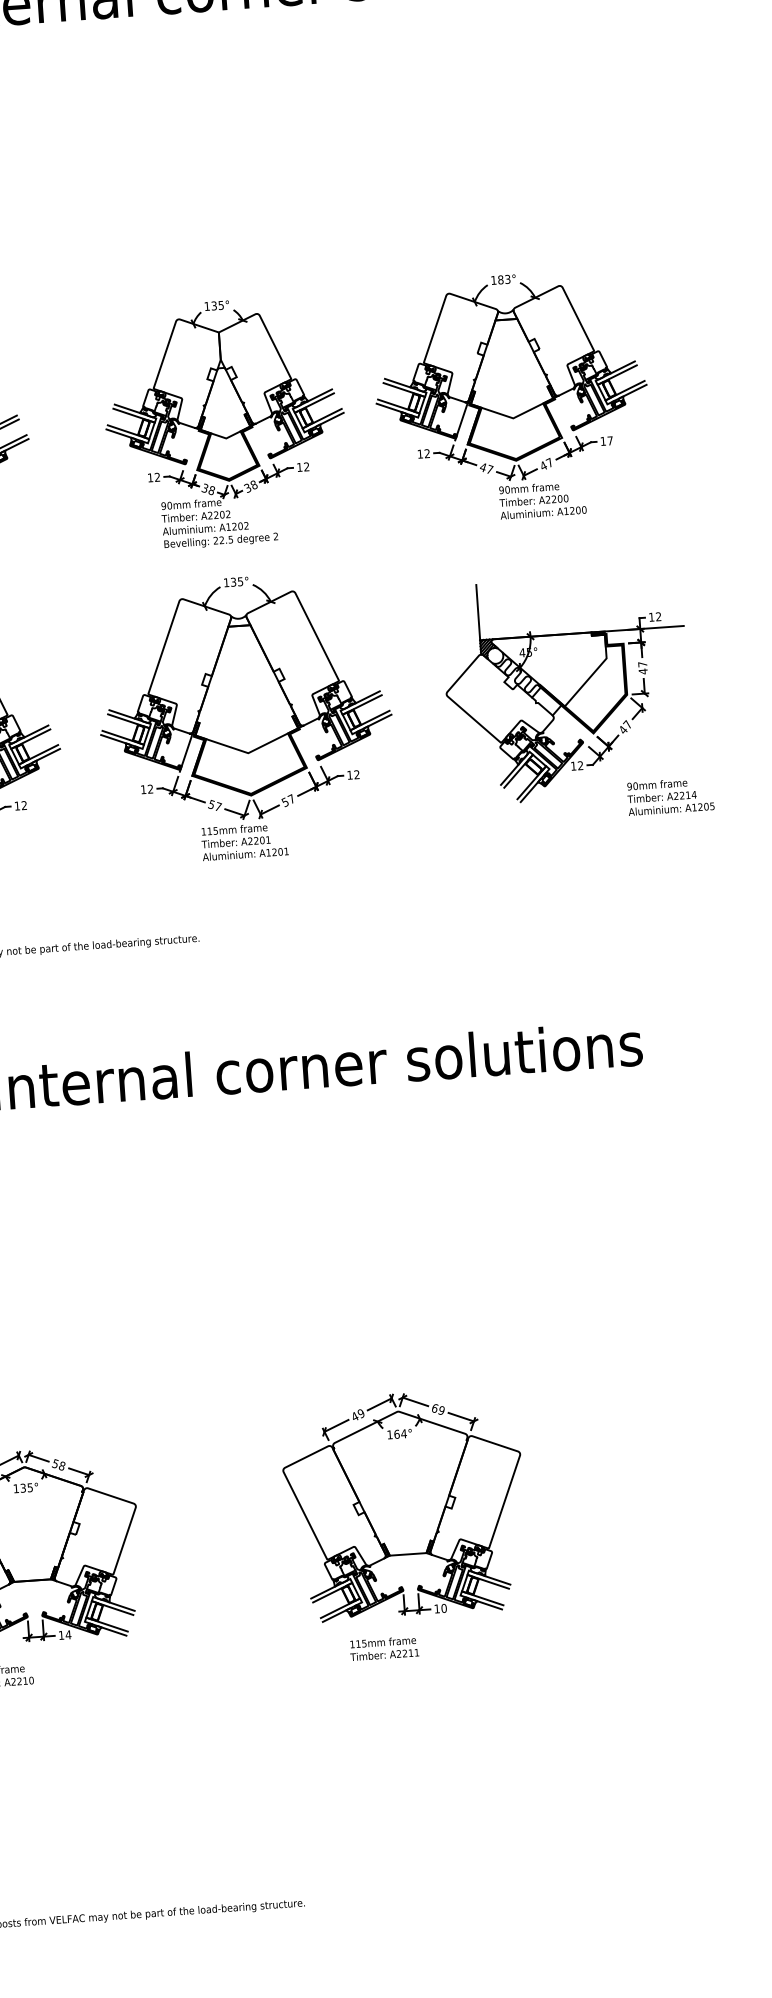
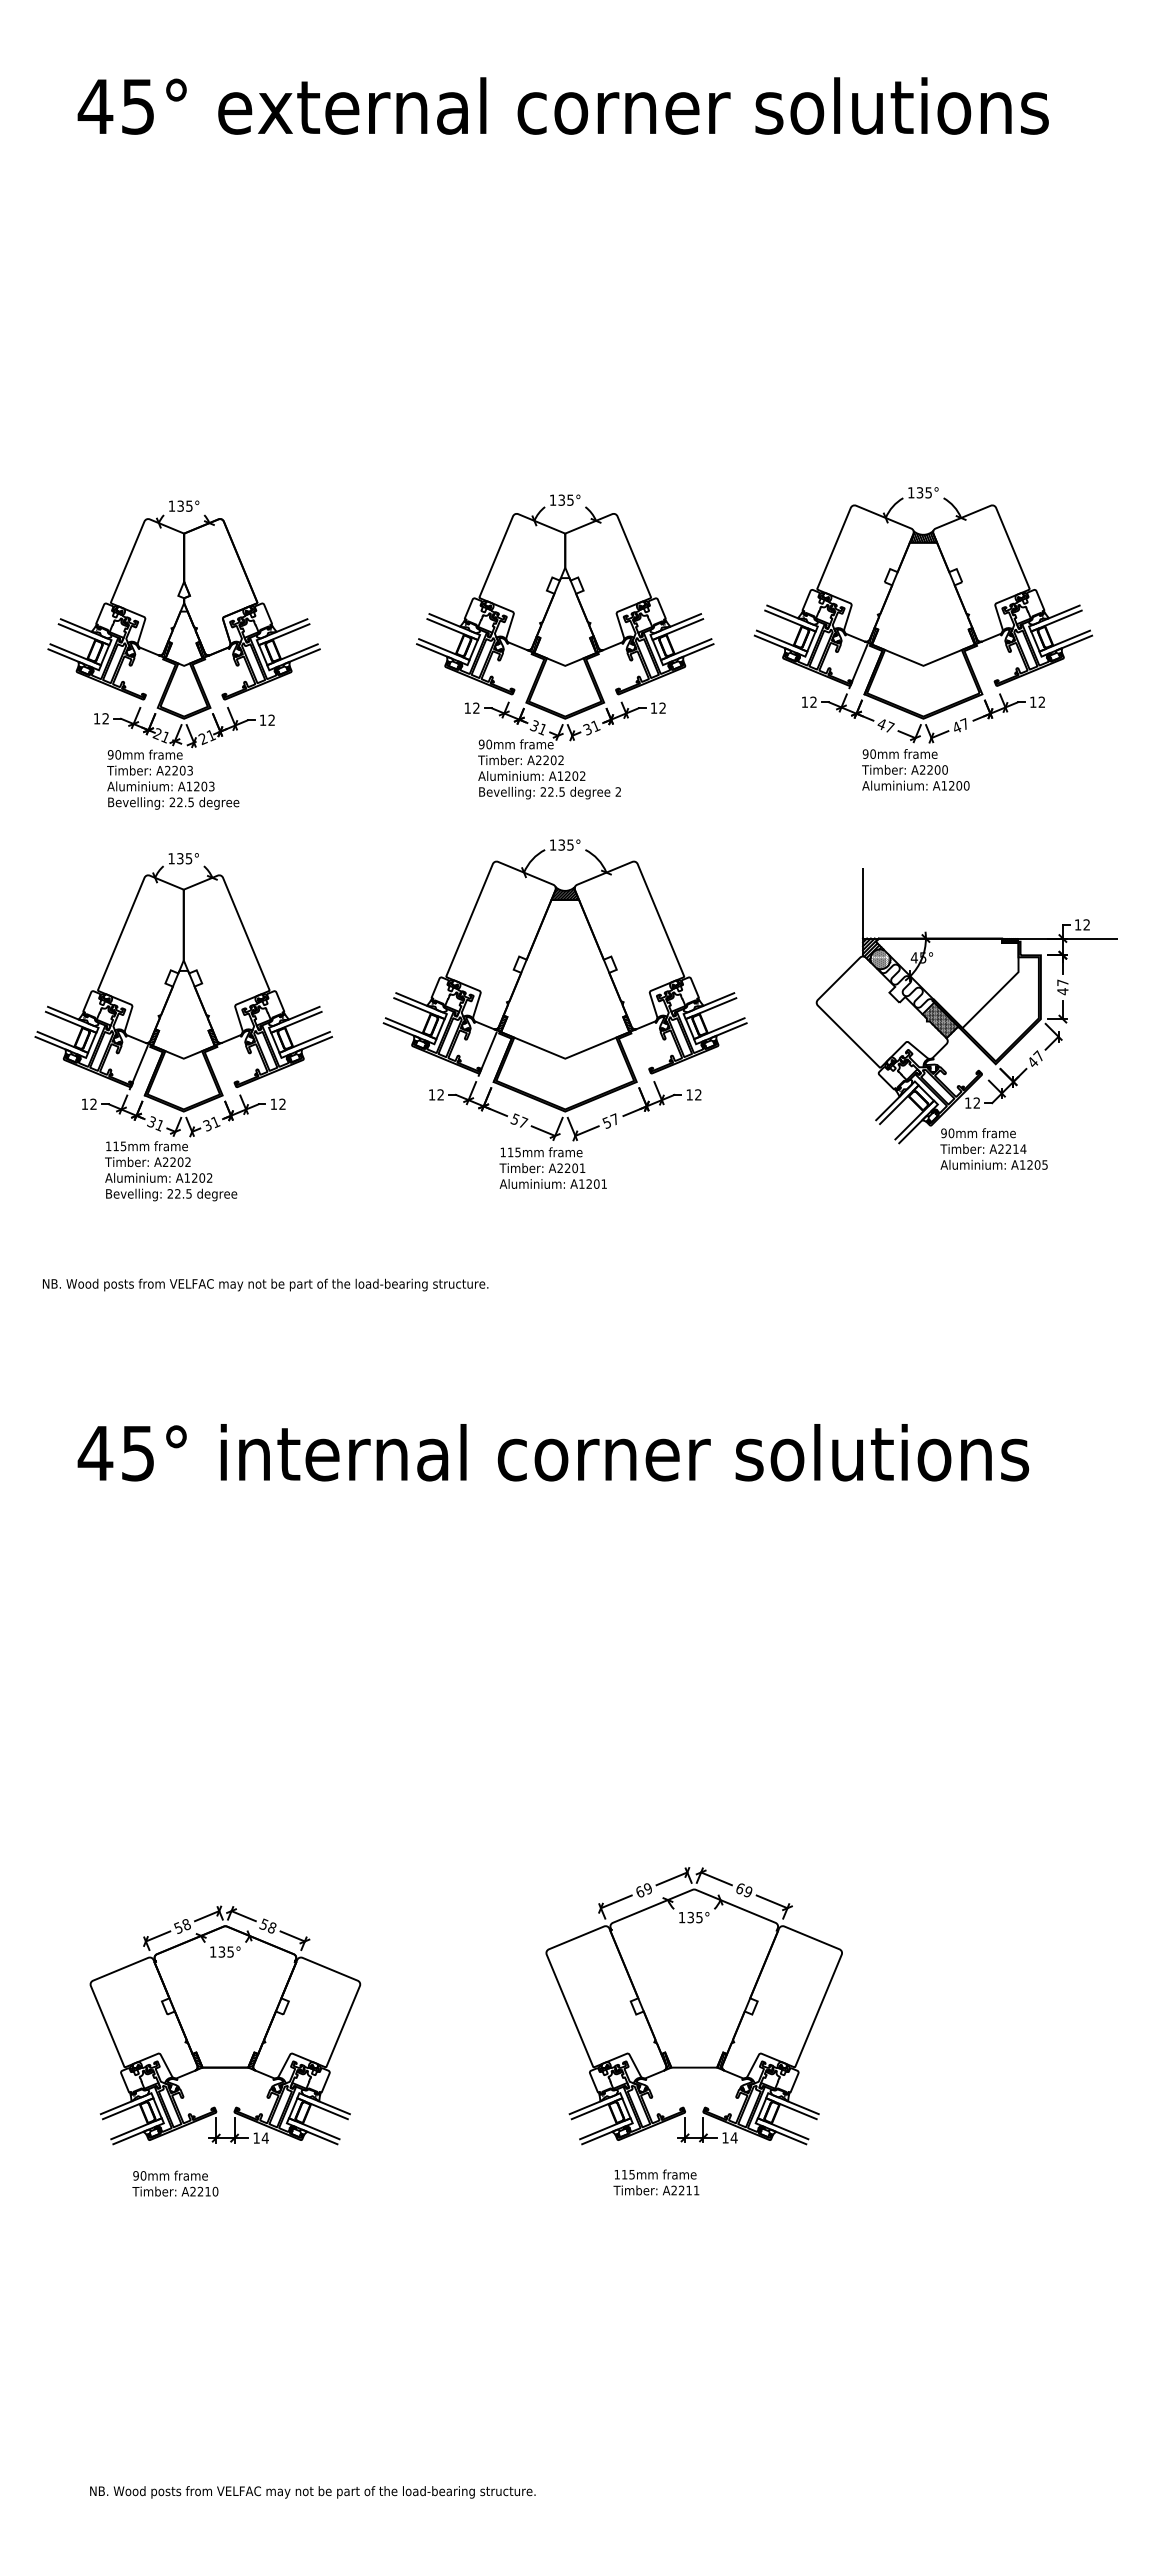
text: (503, 279) -> (923, 492), 183° -> 135°
hatch: (506, 314) -> (923, 536), added
text: (609, 440) -> (1041, 701), 17 -> 12
text: (253, 484) -> (595, 725), 38 -> 31
text: (211, 490) -> (542, 729), 38 -> 31
text: (542, 499) -> (915, 769), moved
hatch: (238, 620) -> (564, 893), added
hatch: (495, 656) -> (880, 959), added
hatch: (546, 701) -> (940, 1020), added
text: (670, 796) -> (993, 1148), moved
text: (355, 1416) -> (640, 1891), 49 -> 69
text: (400, 1434) -> (695, 1917), 164° -> 135°
text: (443, 1608) -> (733, 2137), 10 -> 14

